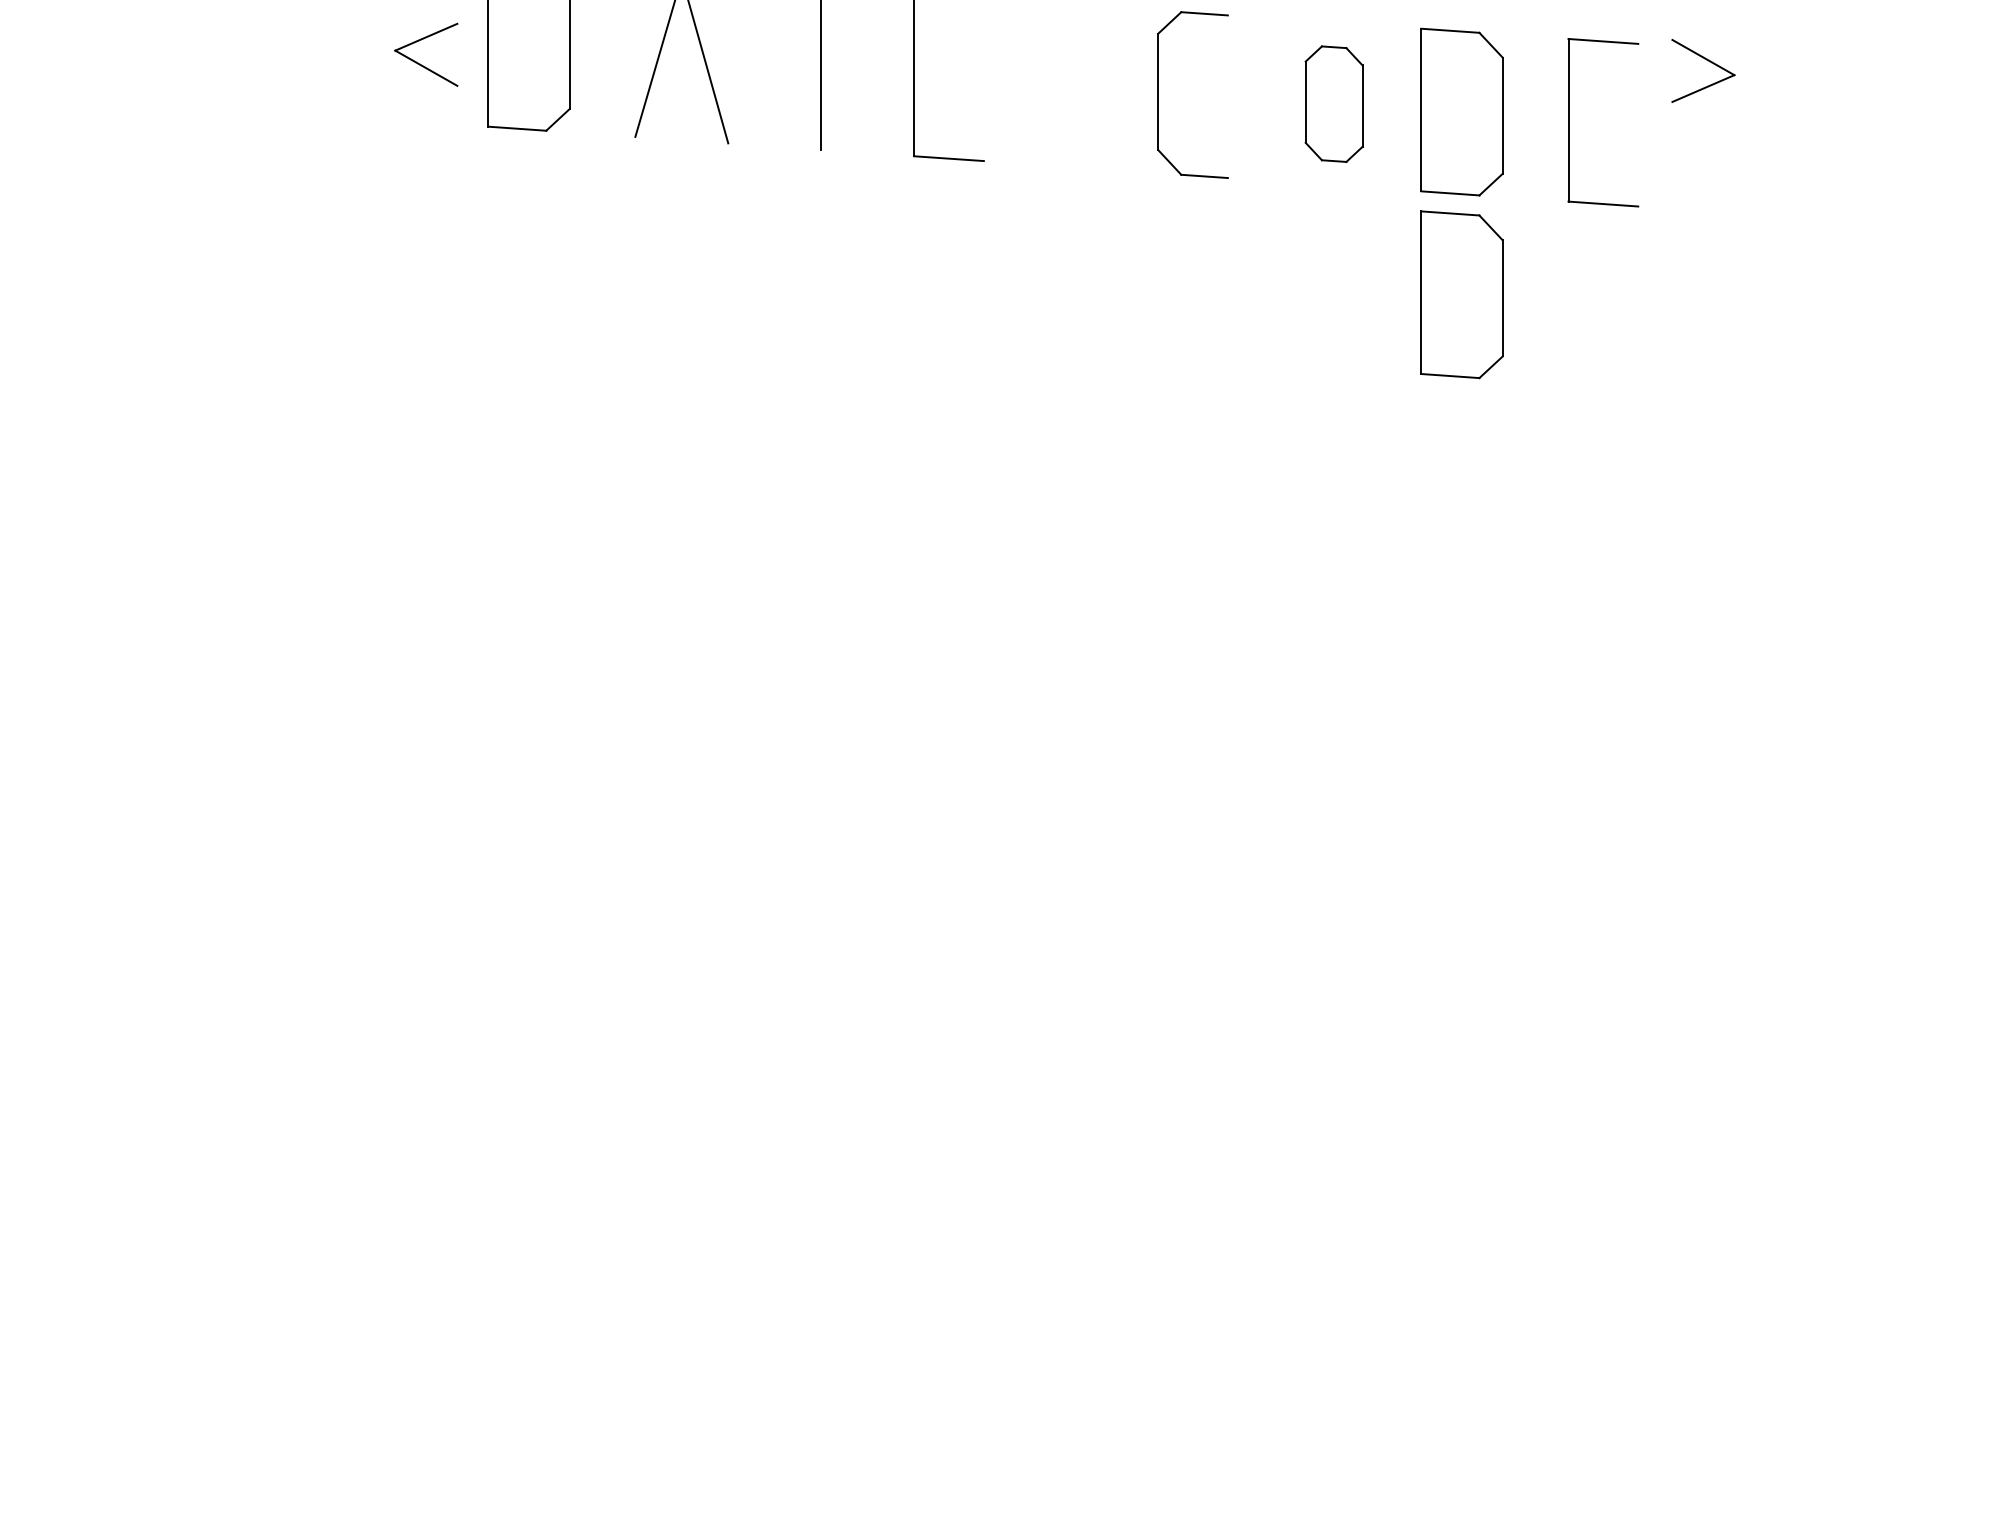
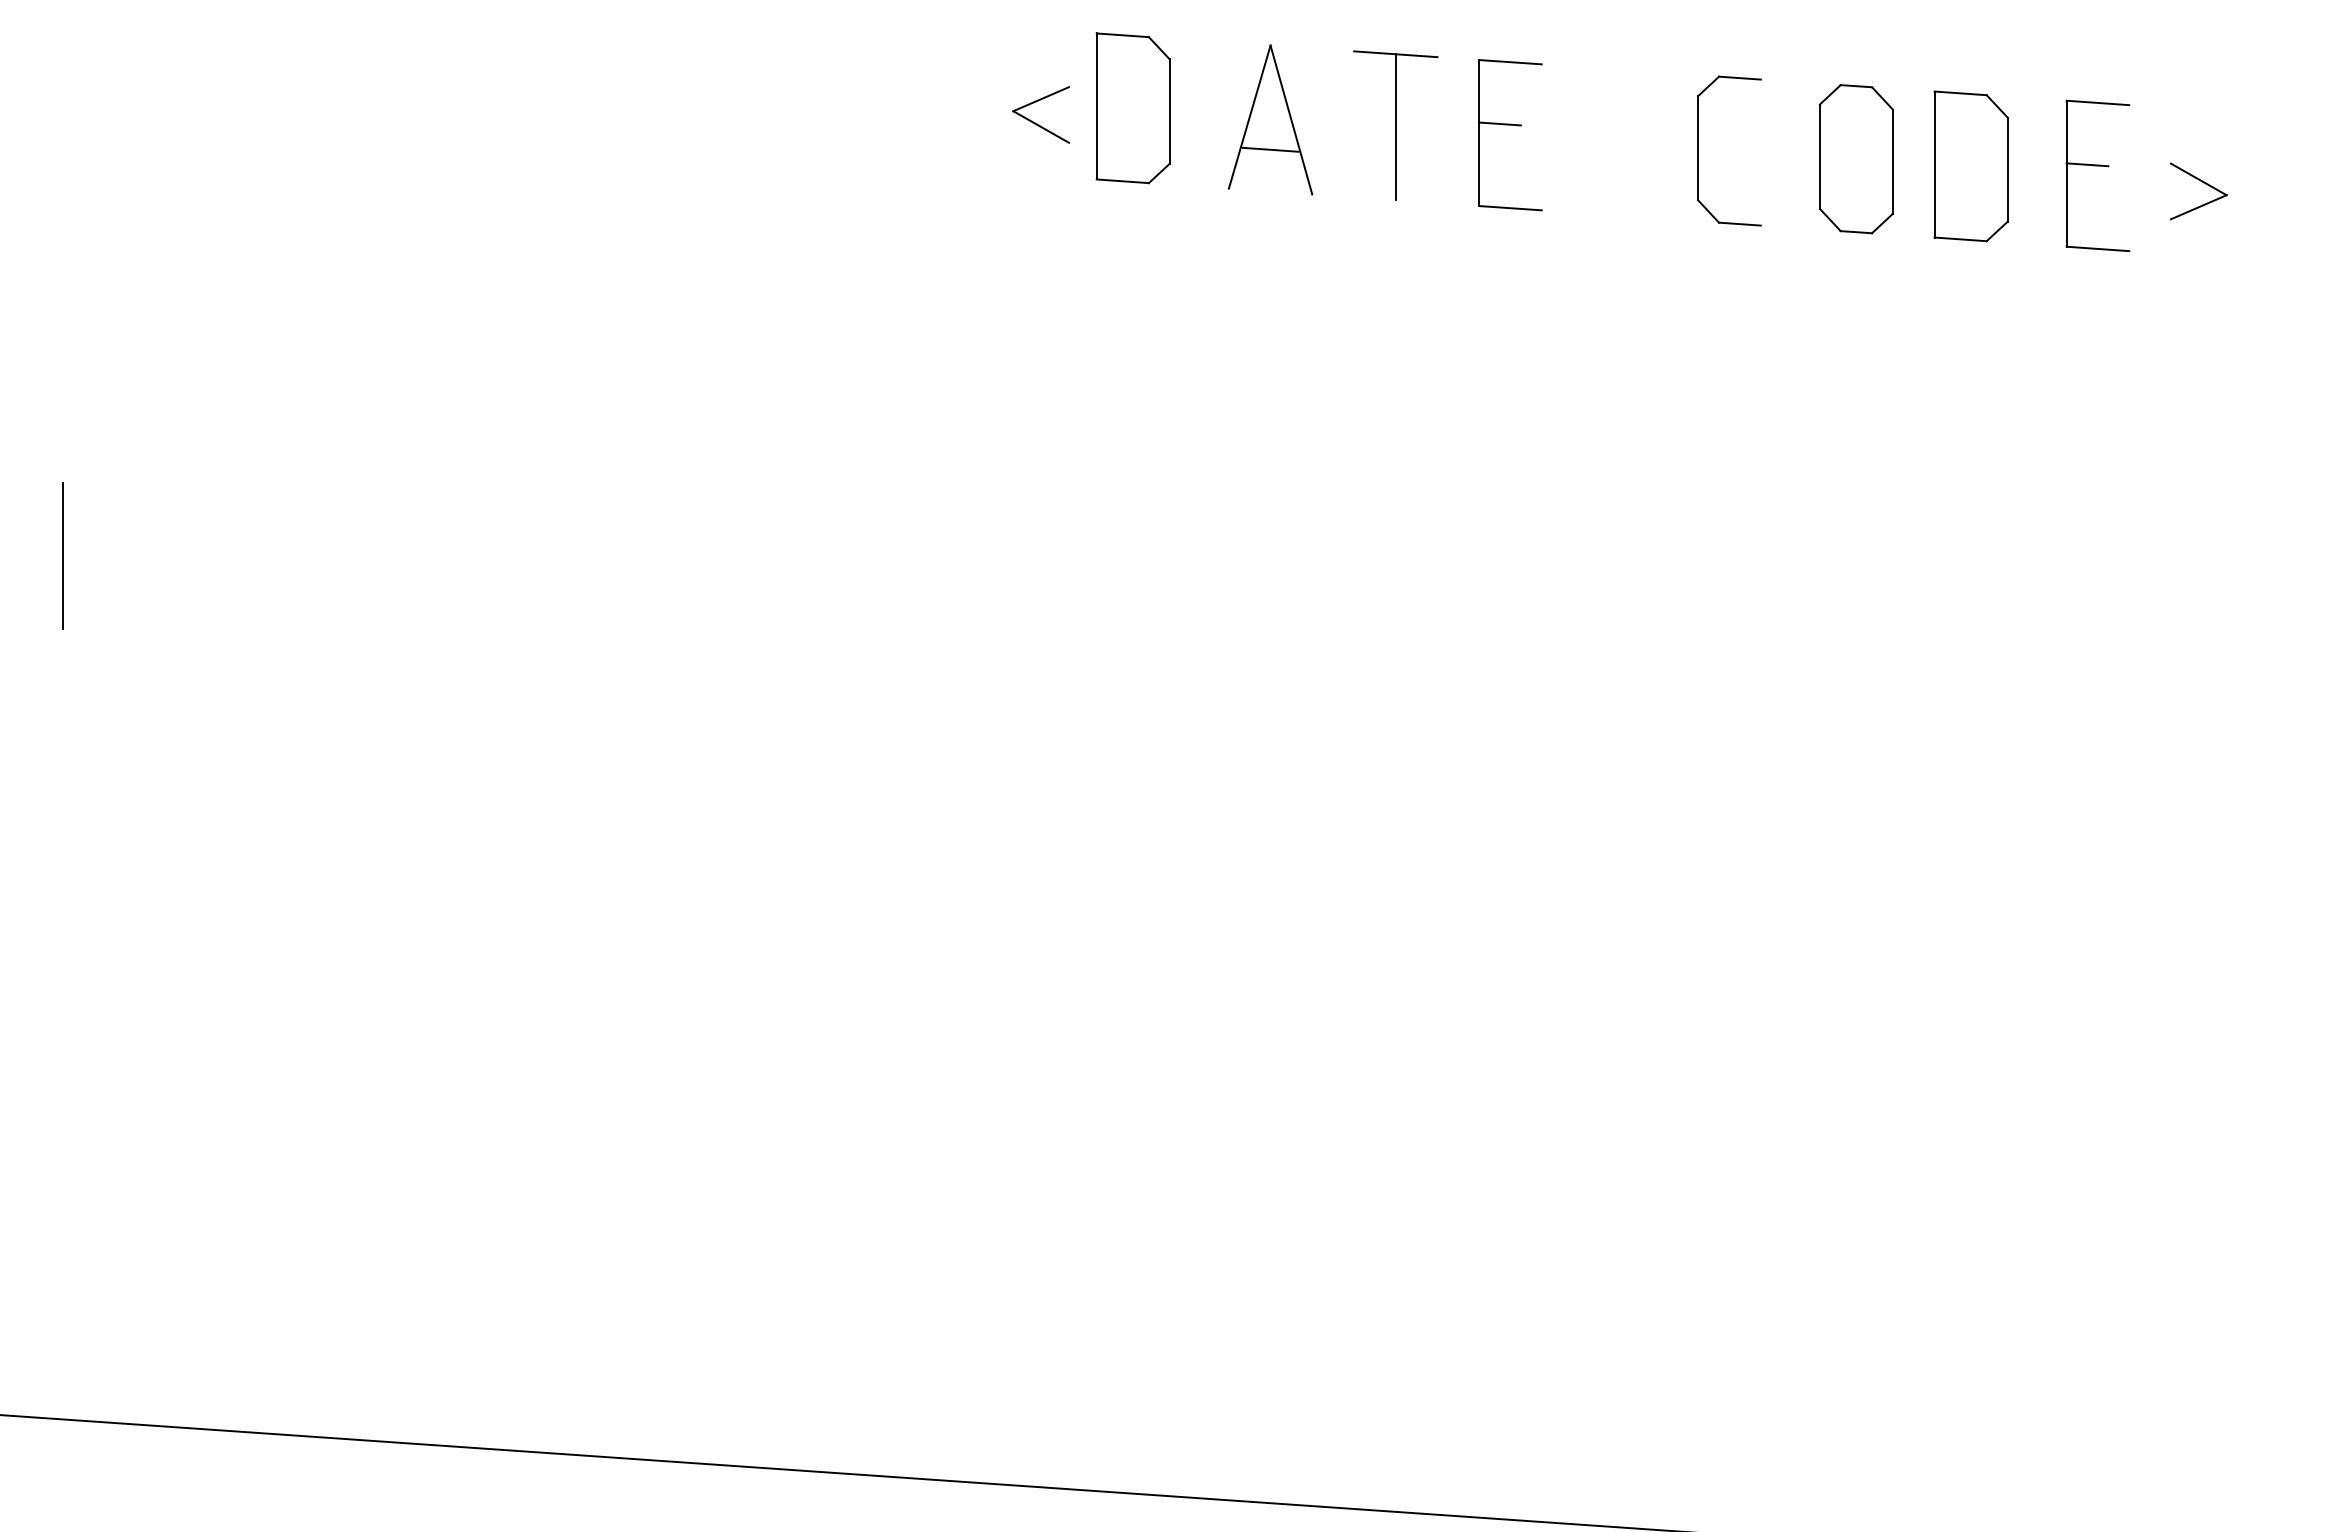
part: (1708, 62) -> (2203, 183), moved
line: (936, 64) -> (1499, 123), added
line: (681, 93) -> (1270, 149), added
part: (1333, 104) -> (1855, 159), size x1.43
line: (1591, 110) -> (2087, 164), added
part: (1461, 294) -> (1970, 330), removed

